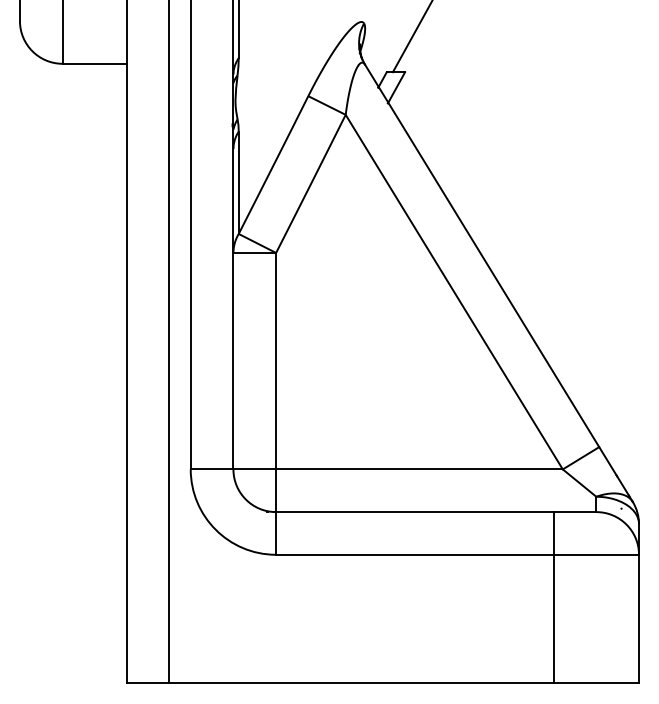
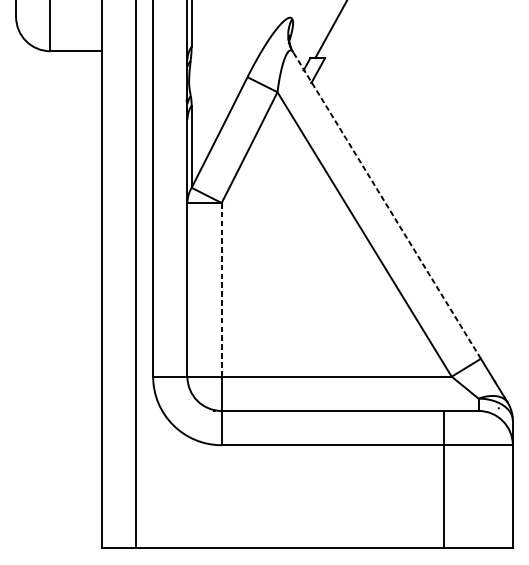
line: (481, 255) -> (386, 205), solid -> dashed
line: (276, 361) -> (221, 290), solid -> dashed

